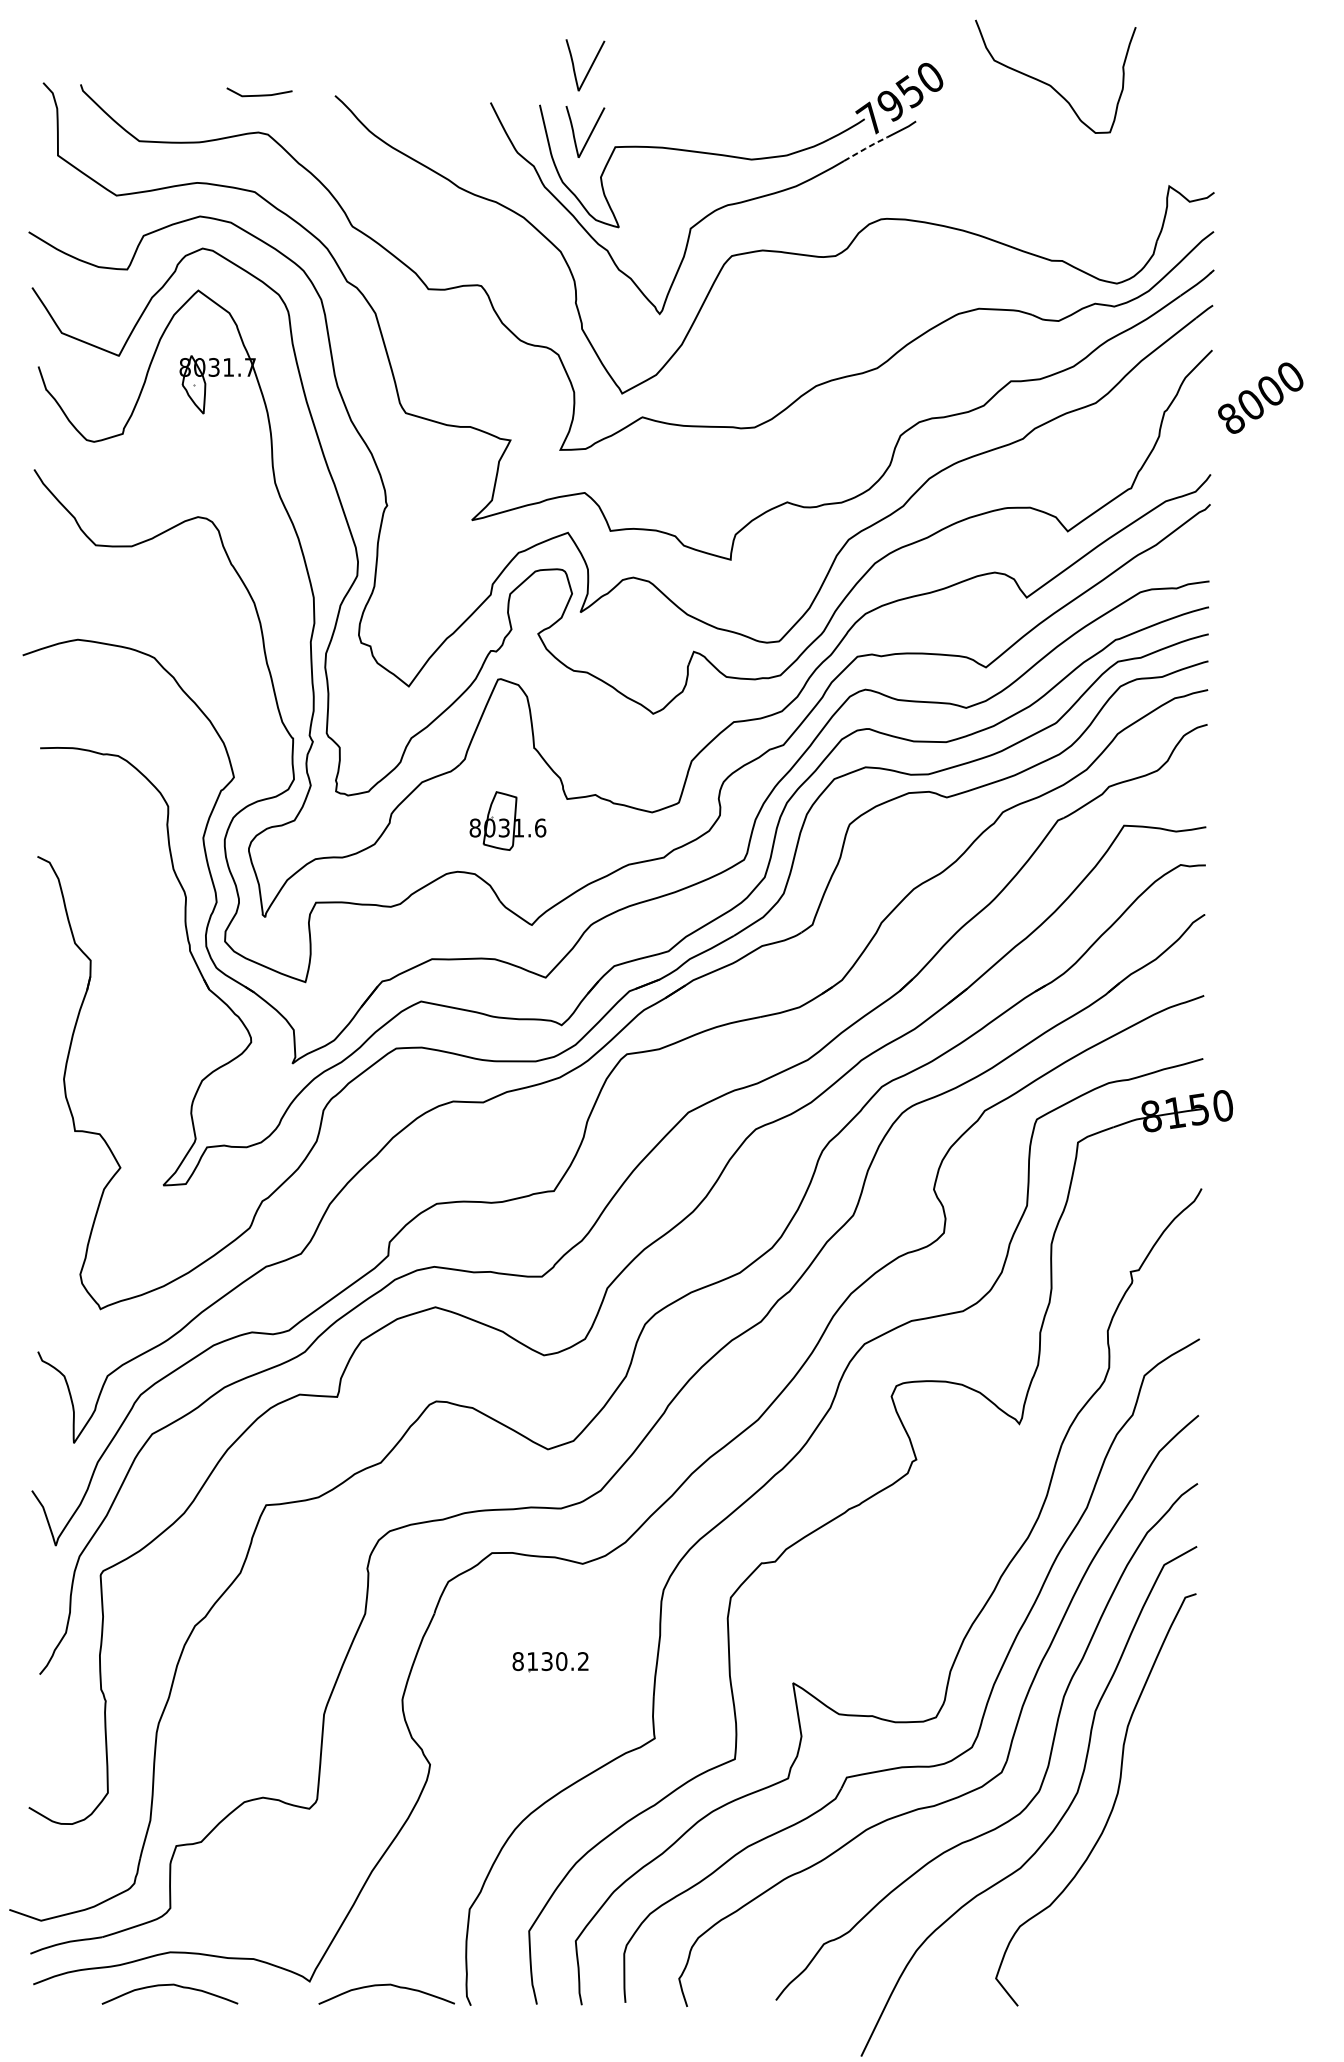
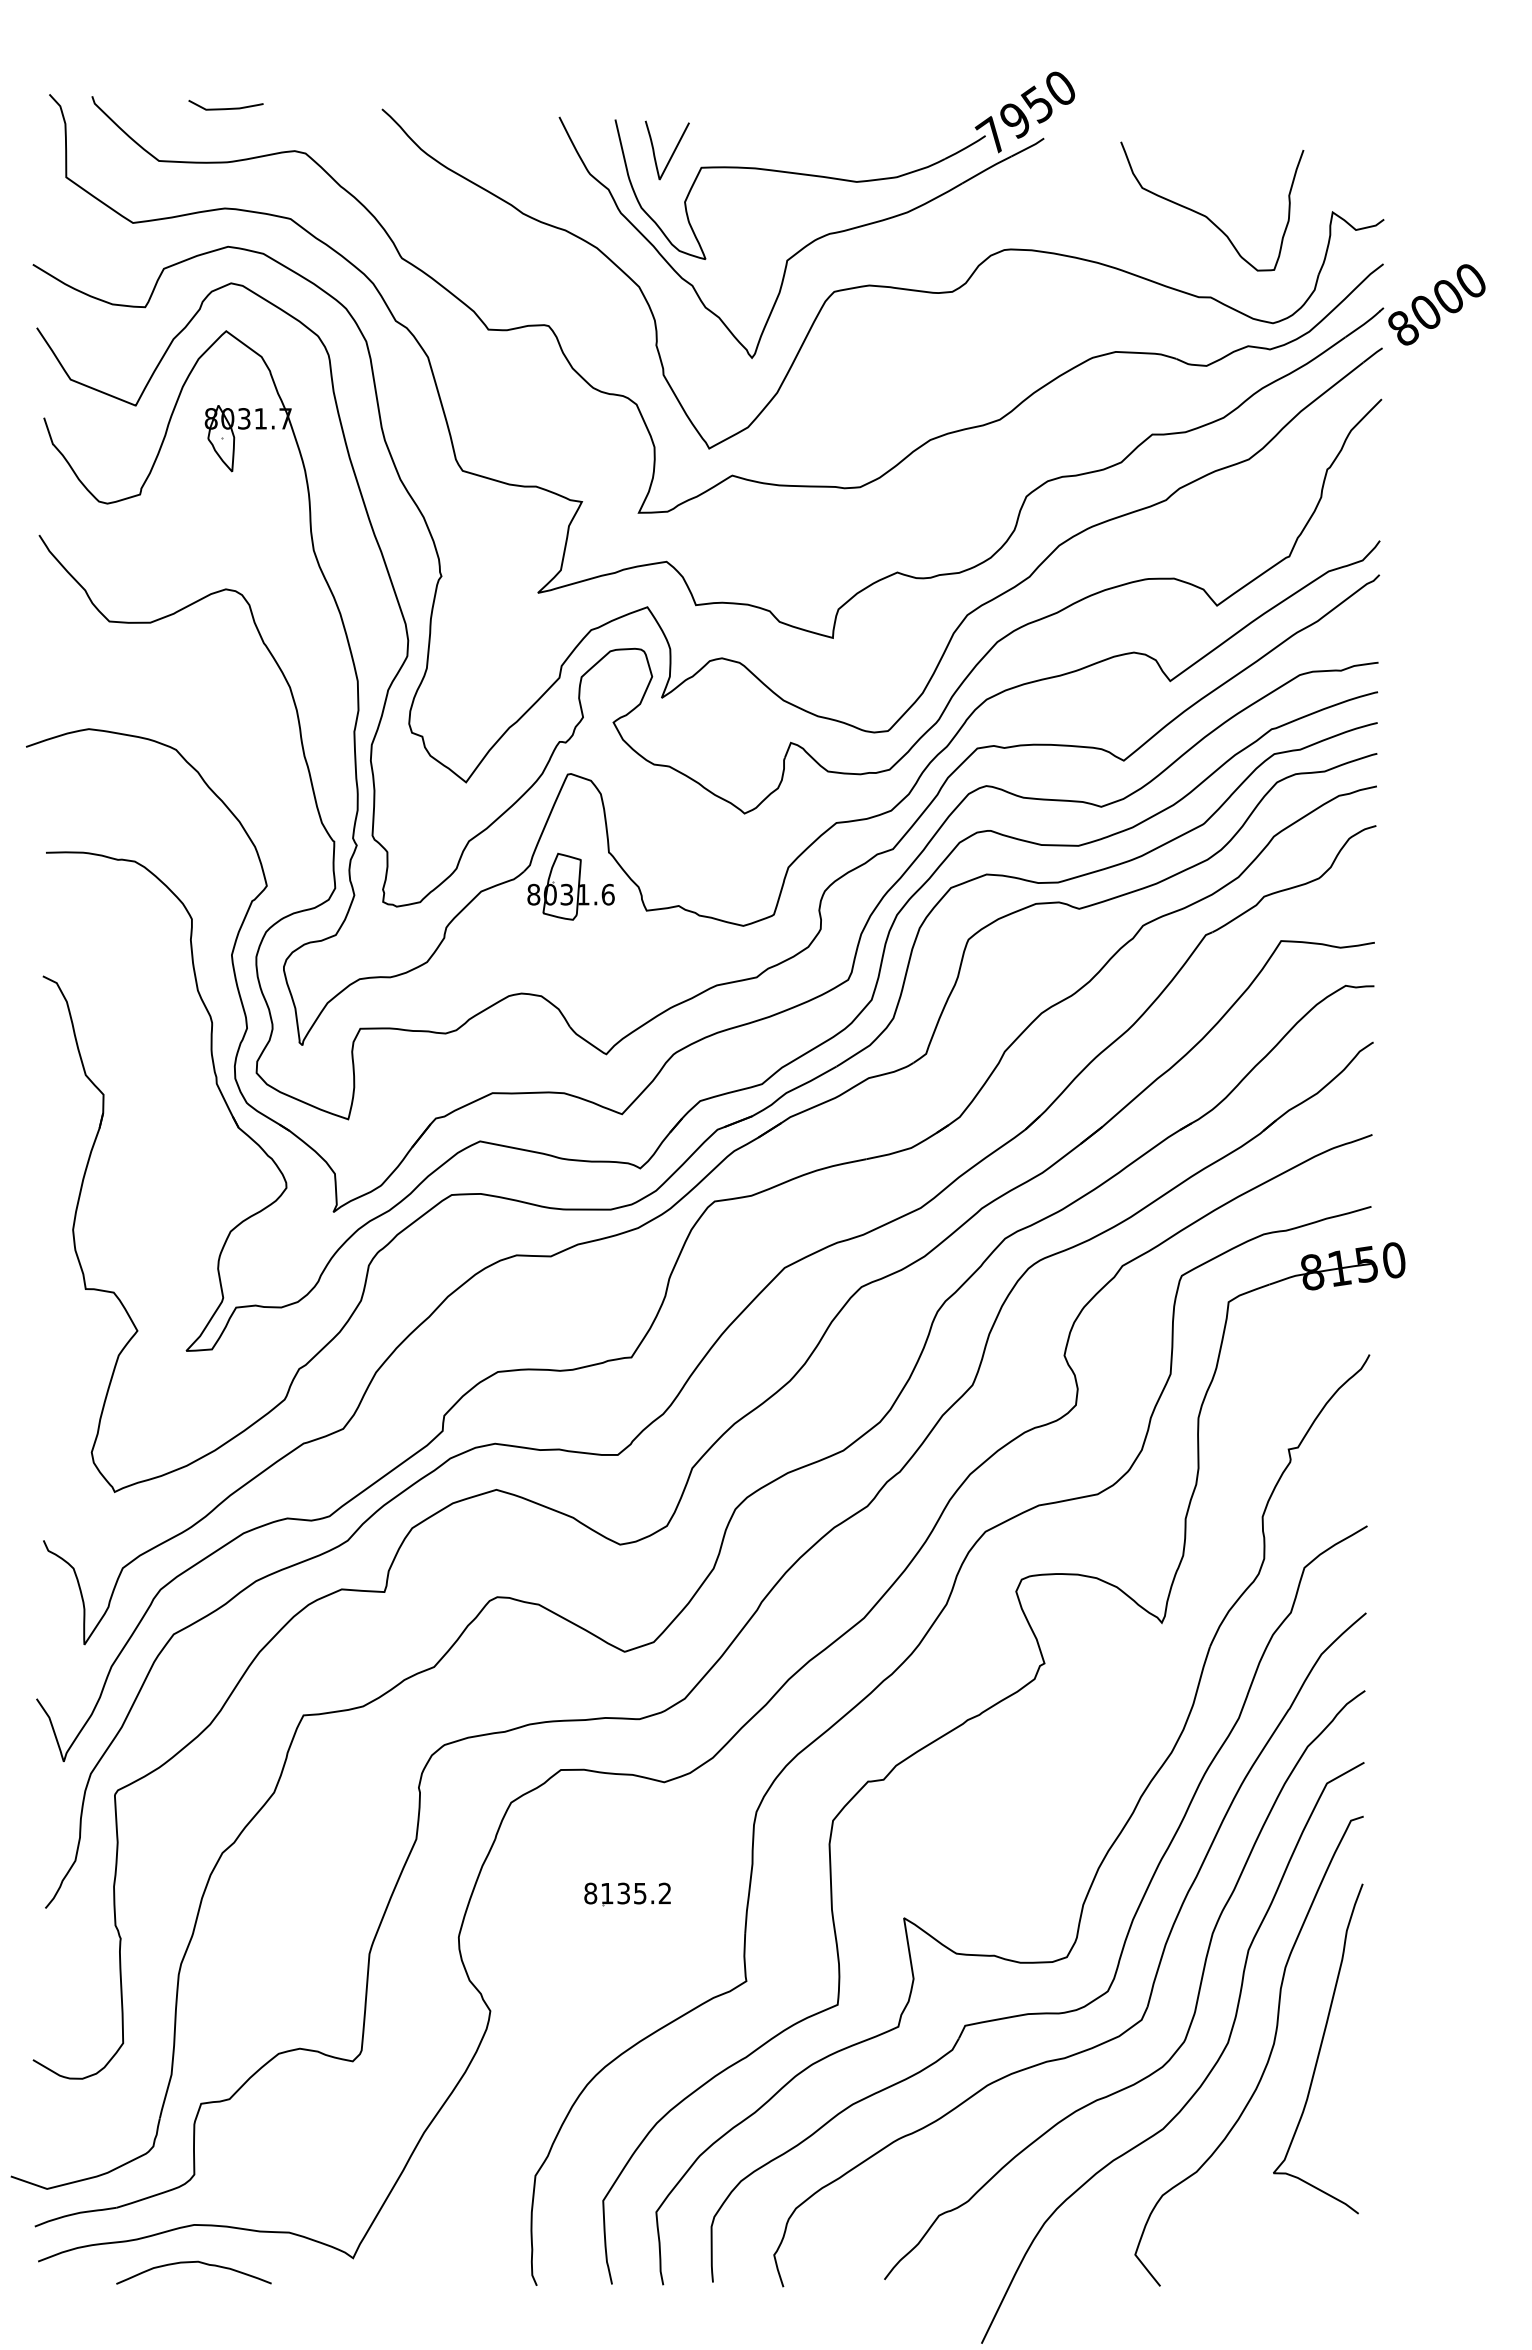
curve: (589, 67) -> (672, 76), removed
curve: (1051, 85) -> (1207, 216), moved
curve: (259, 95) -> (225, 108), moved
line: (866, 148) -> (987, 169), dashed -> solid
text: (1260, 397) -> (1436, 304), moved
part: (507, 820) -> (570, 886), moved
text: (560, 1661) -> (639, 1893), 8130.2 -> 8135.2
curve: (1157, 1797) -> (1319, 2048), added
curve: (382, 1986) -> (436, 2263), removed

